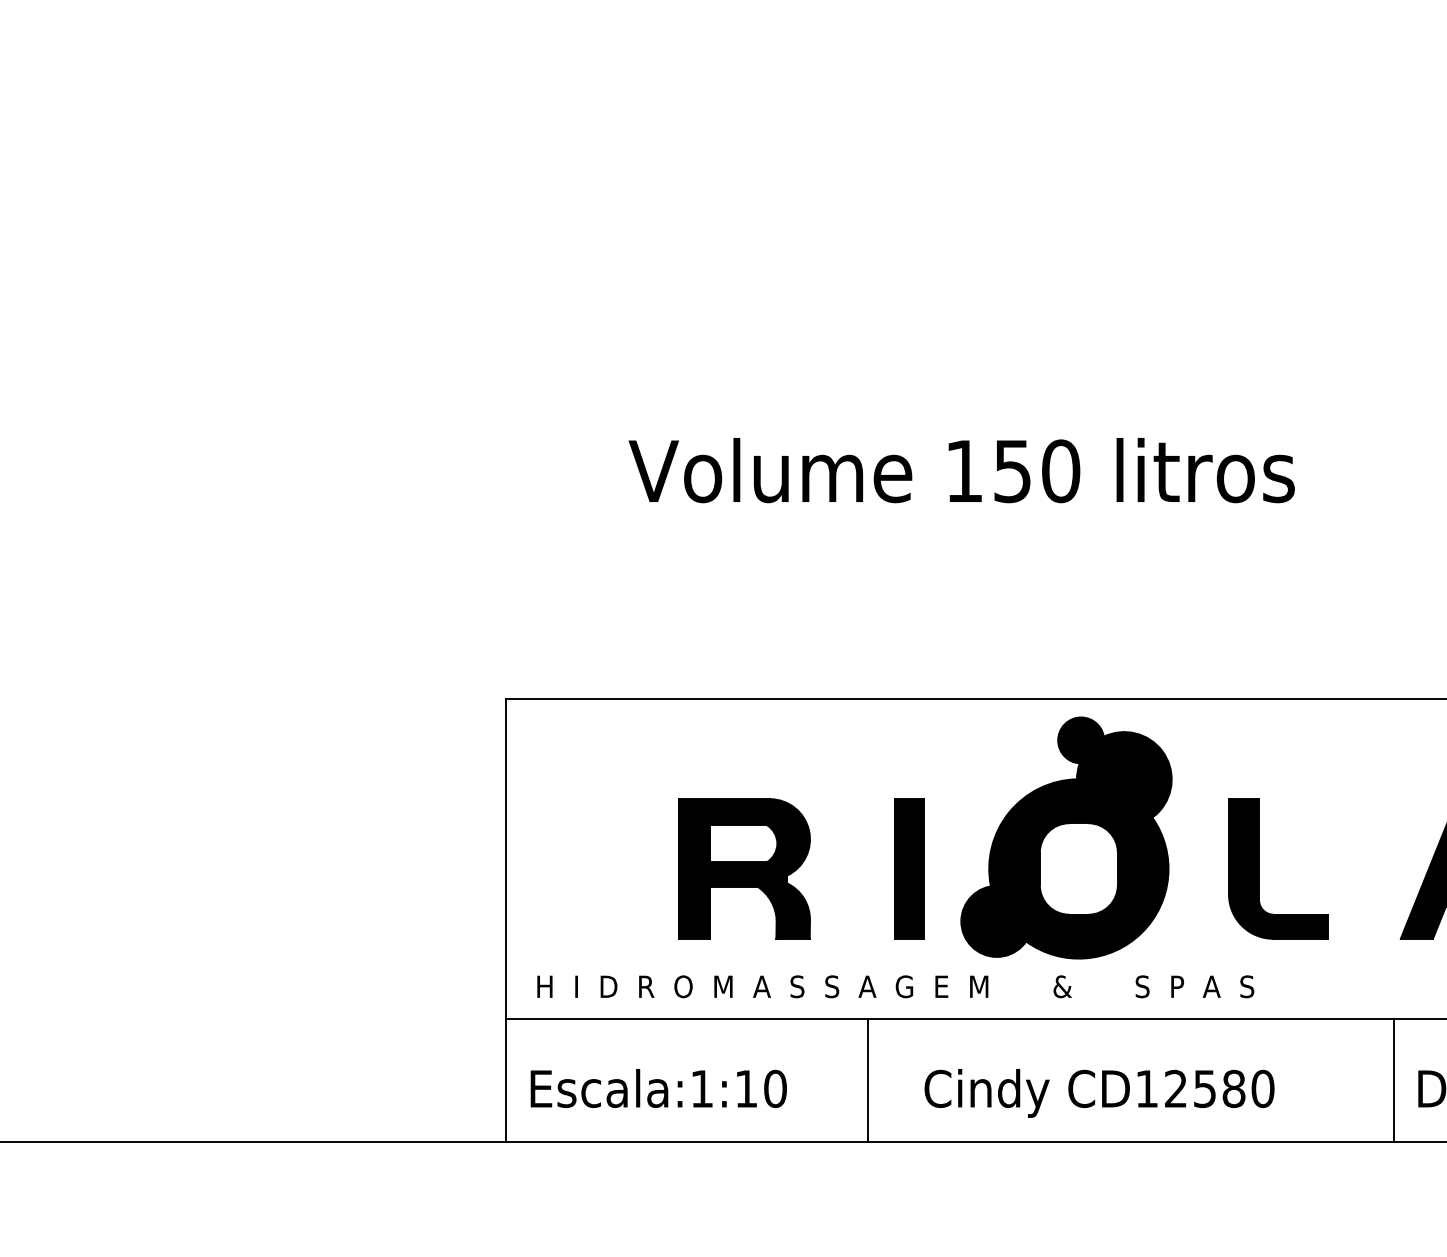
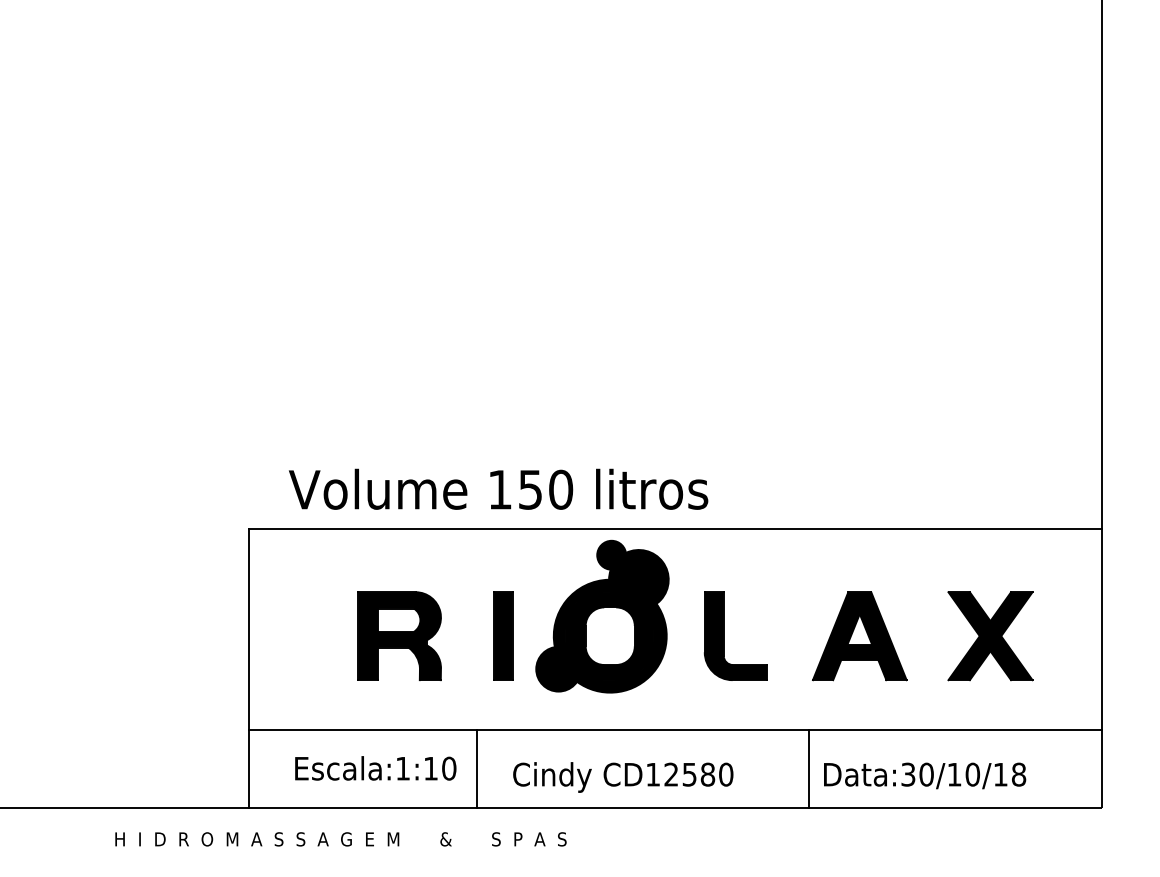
text: (961, 469) -> (498, 488), moved
text: (895, 986) -> (340, 839), moved
text: (658, 1088) -> (375, 768), moved

